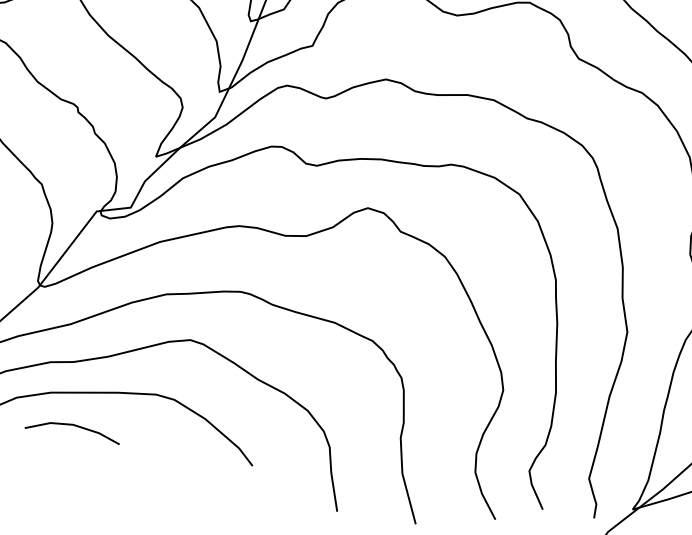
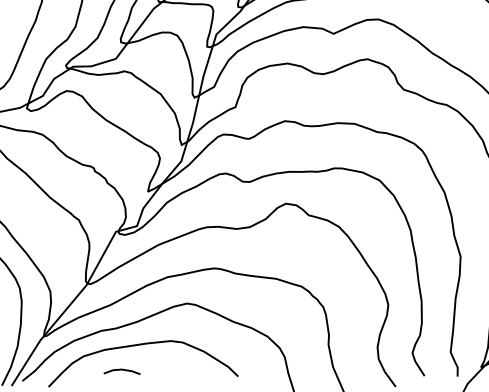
part: (71, 430) -> (121, 371), size x0.6

